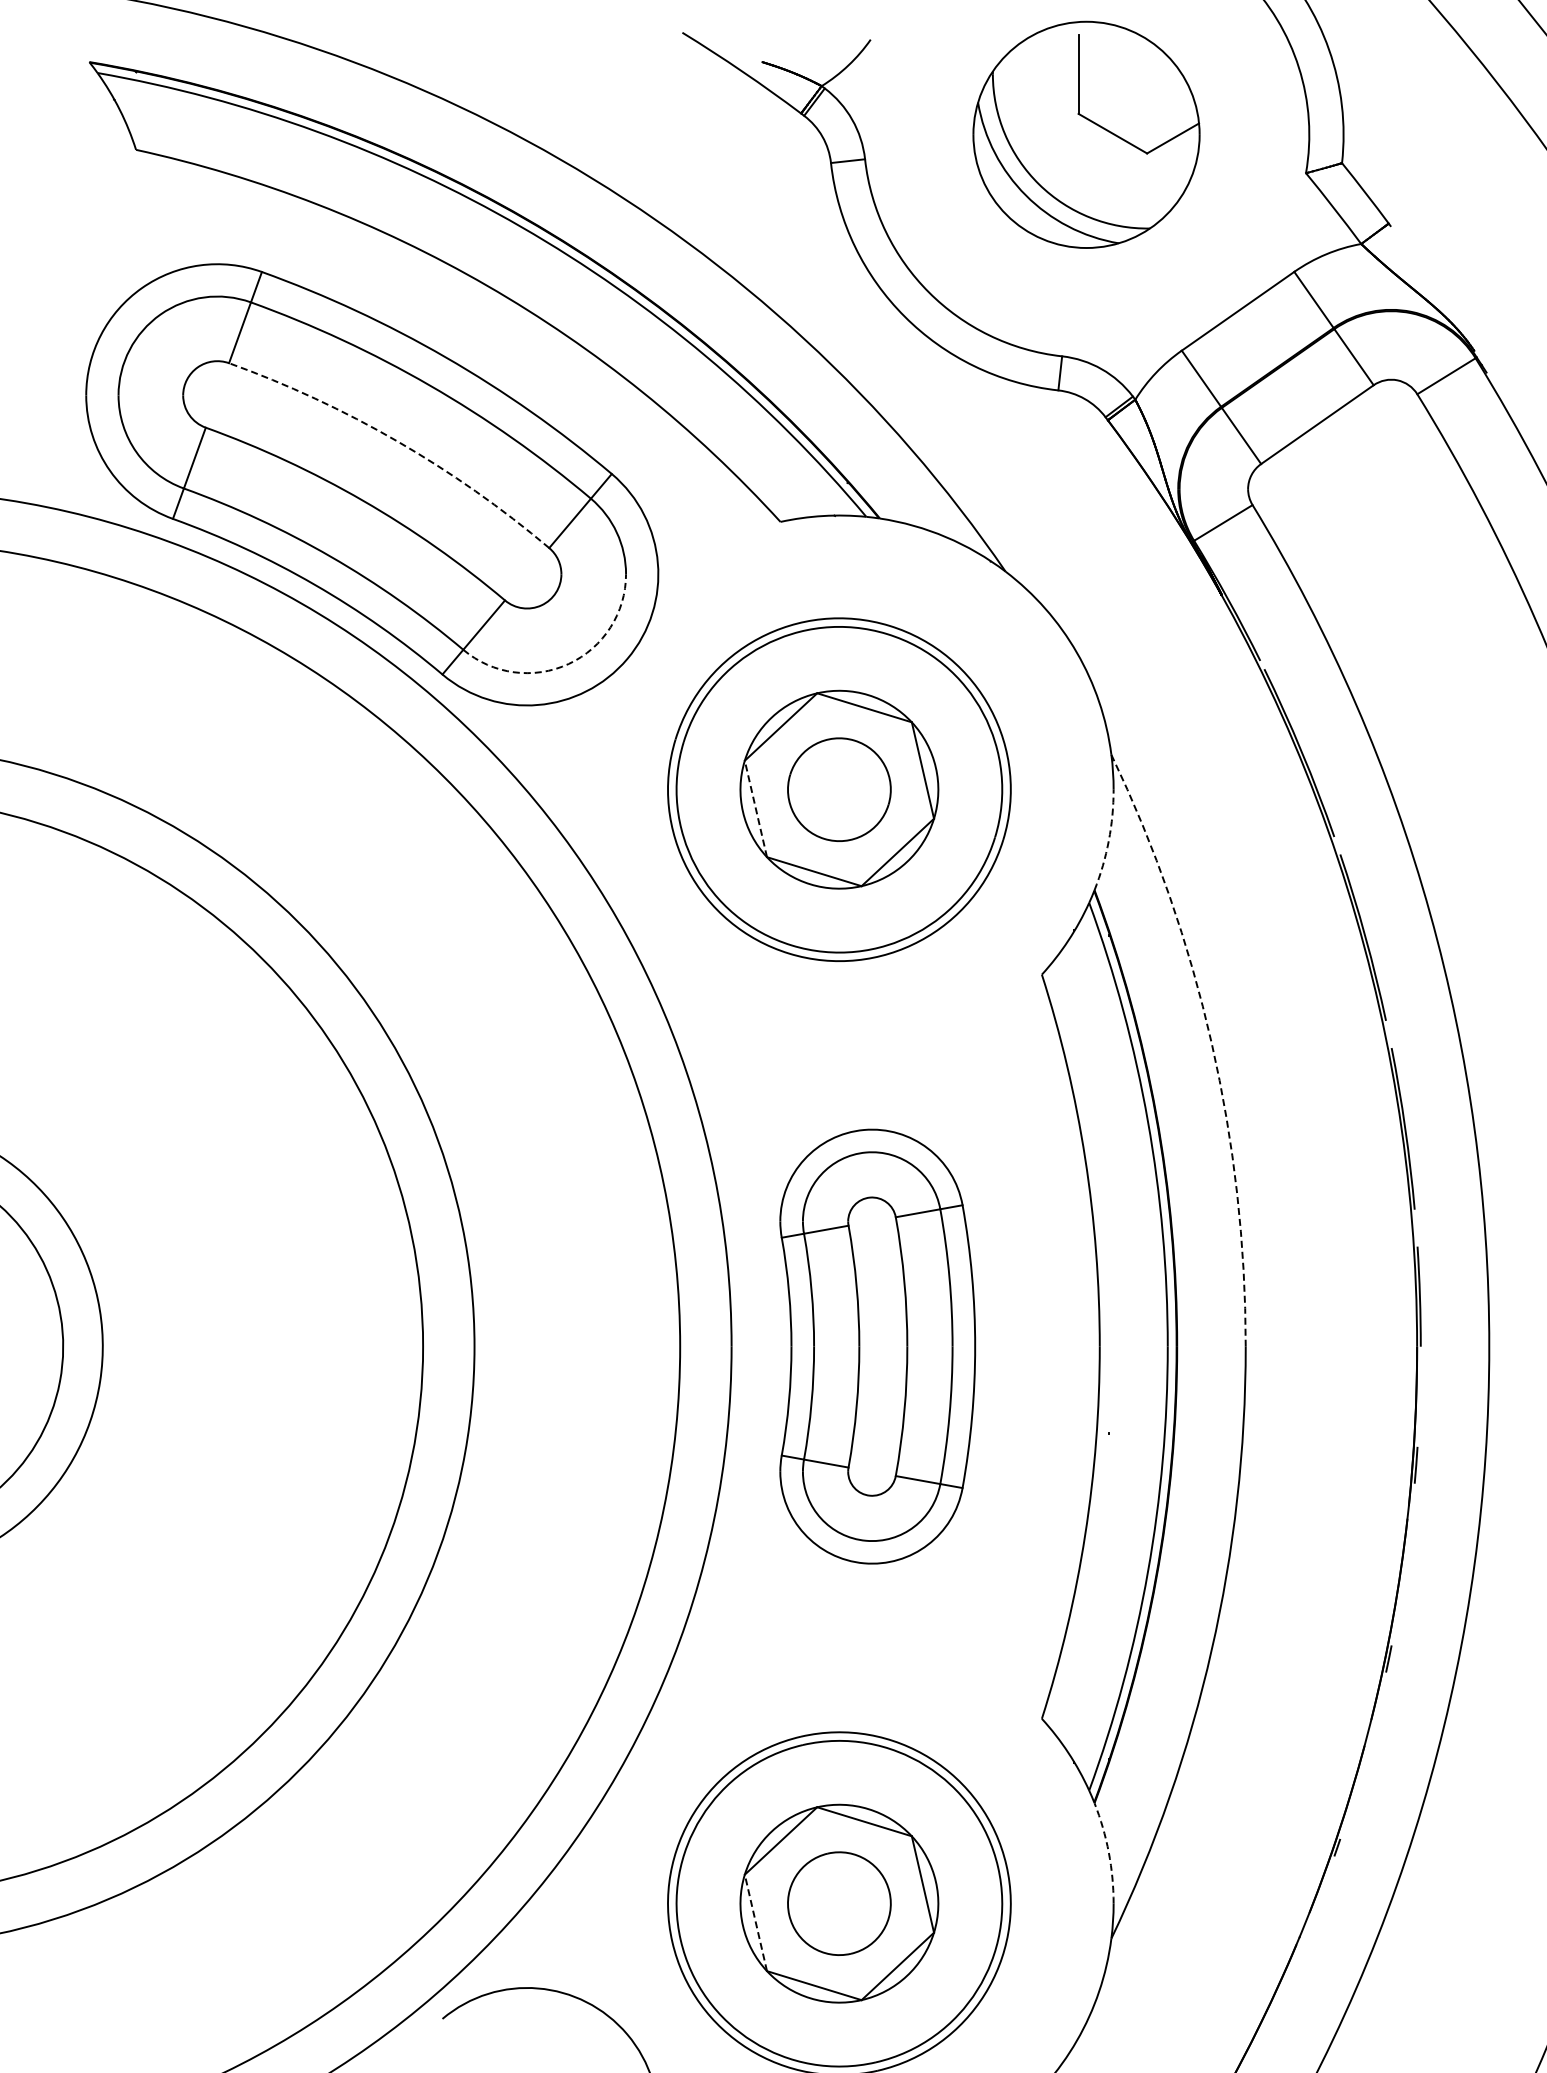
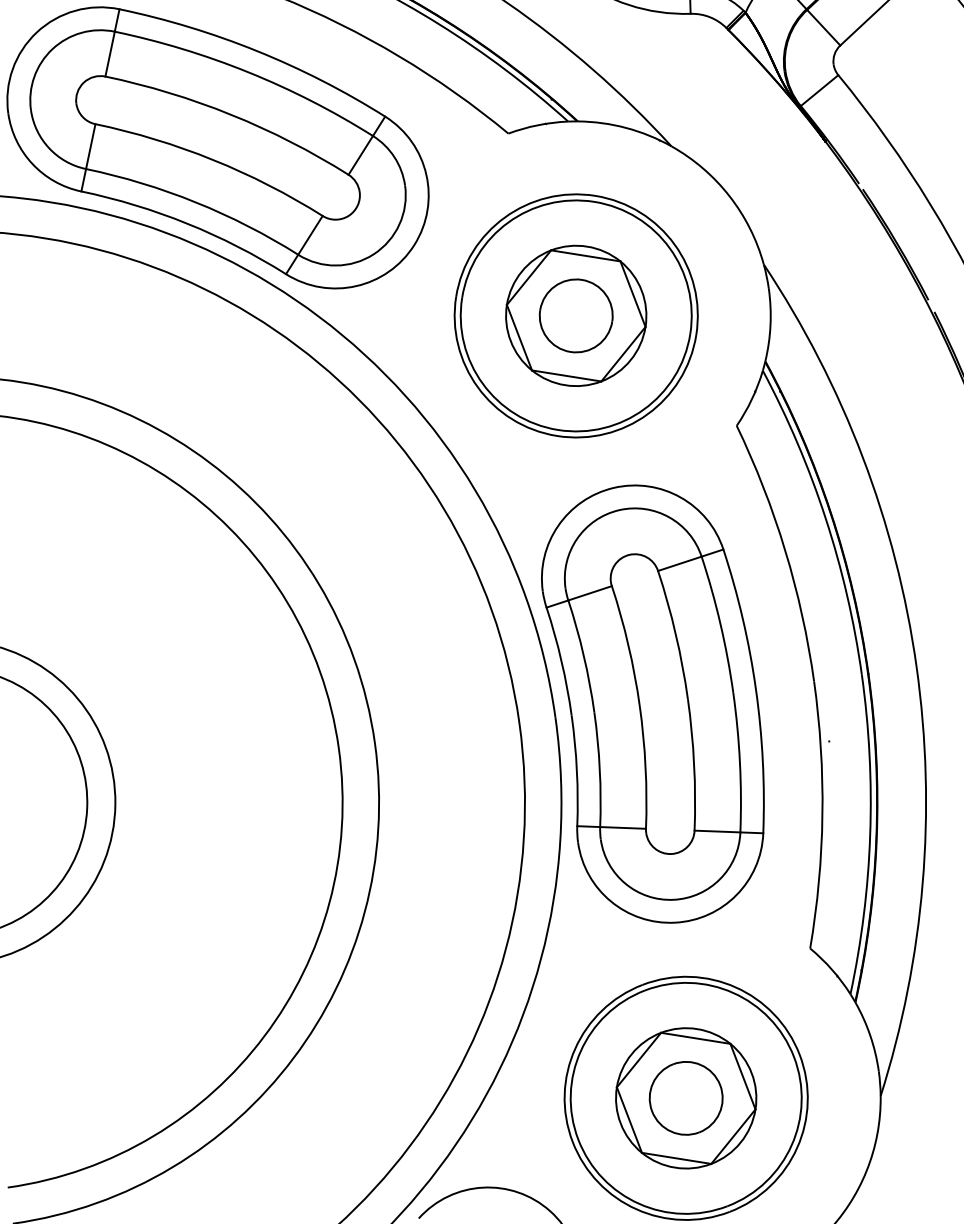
arc: (397, 441) -> (231, 114), dashed -> solid
arc: (568, 663) -> (373, 254), dashed -> solid
line: (755, 808) -> (519, 337), dashed -> solid
arc: (1108, 840) -> (770, 325), dashed -> solid
arc: (1211, 1043) -> (862, 457), dashed -> solid
part: (877, 1346) -> (657, 703), size x1.43
arc: (1108, 1852) -> (870, 1035), dashed -> solid
line: (755, 1922) -> (629, 1119), dashed -> solid

